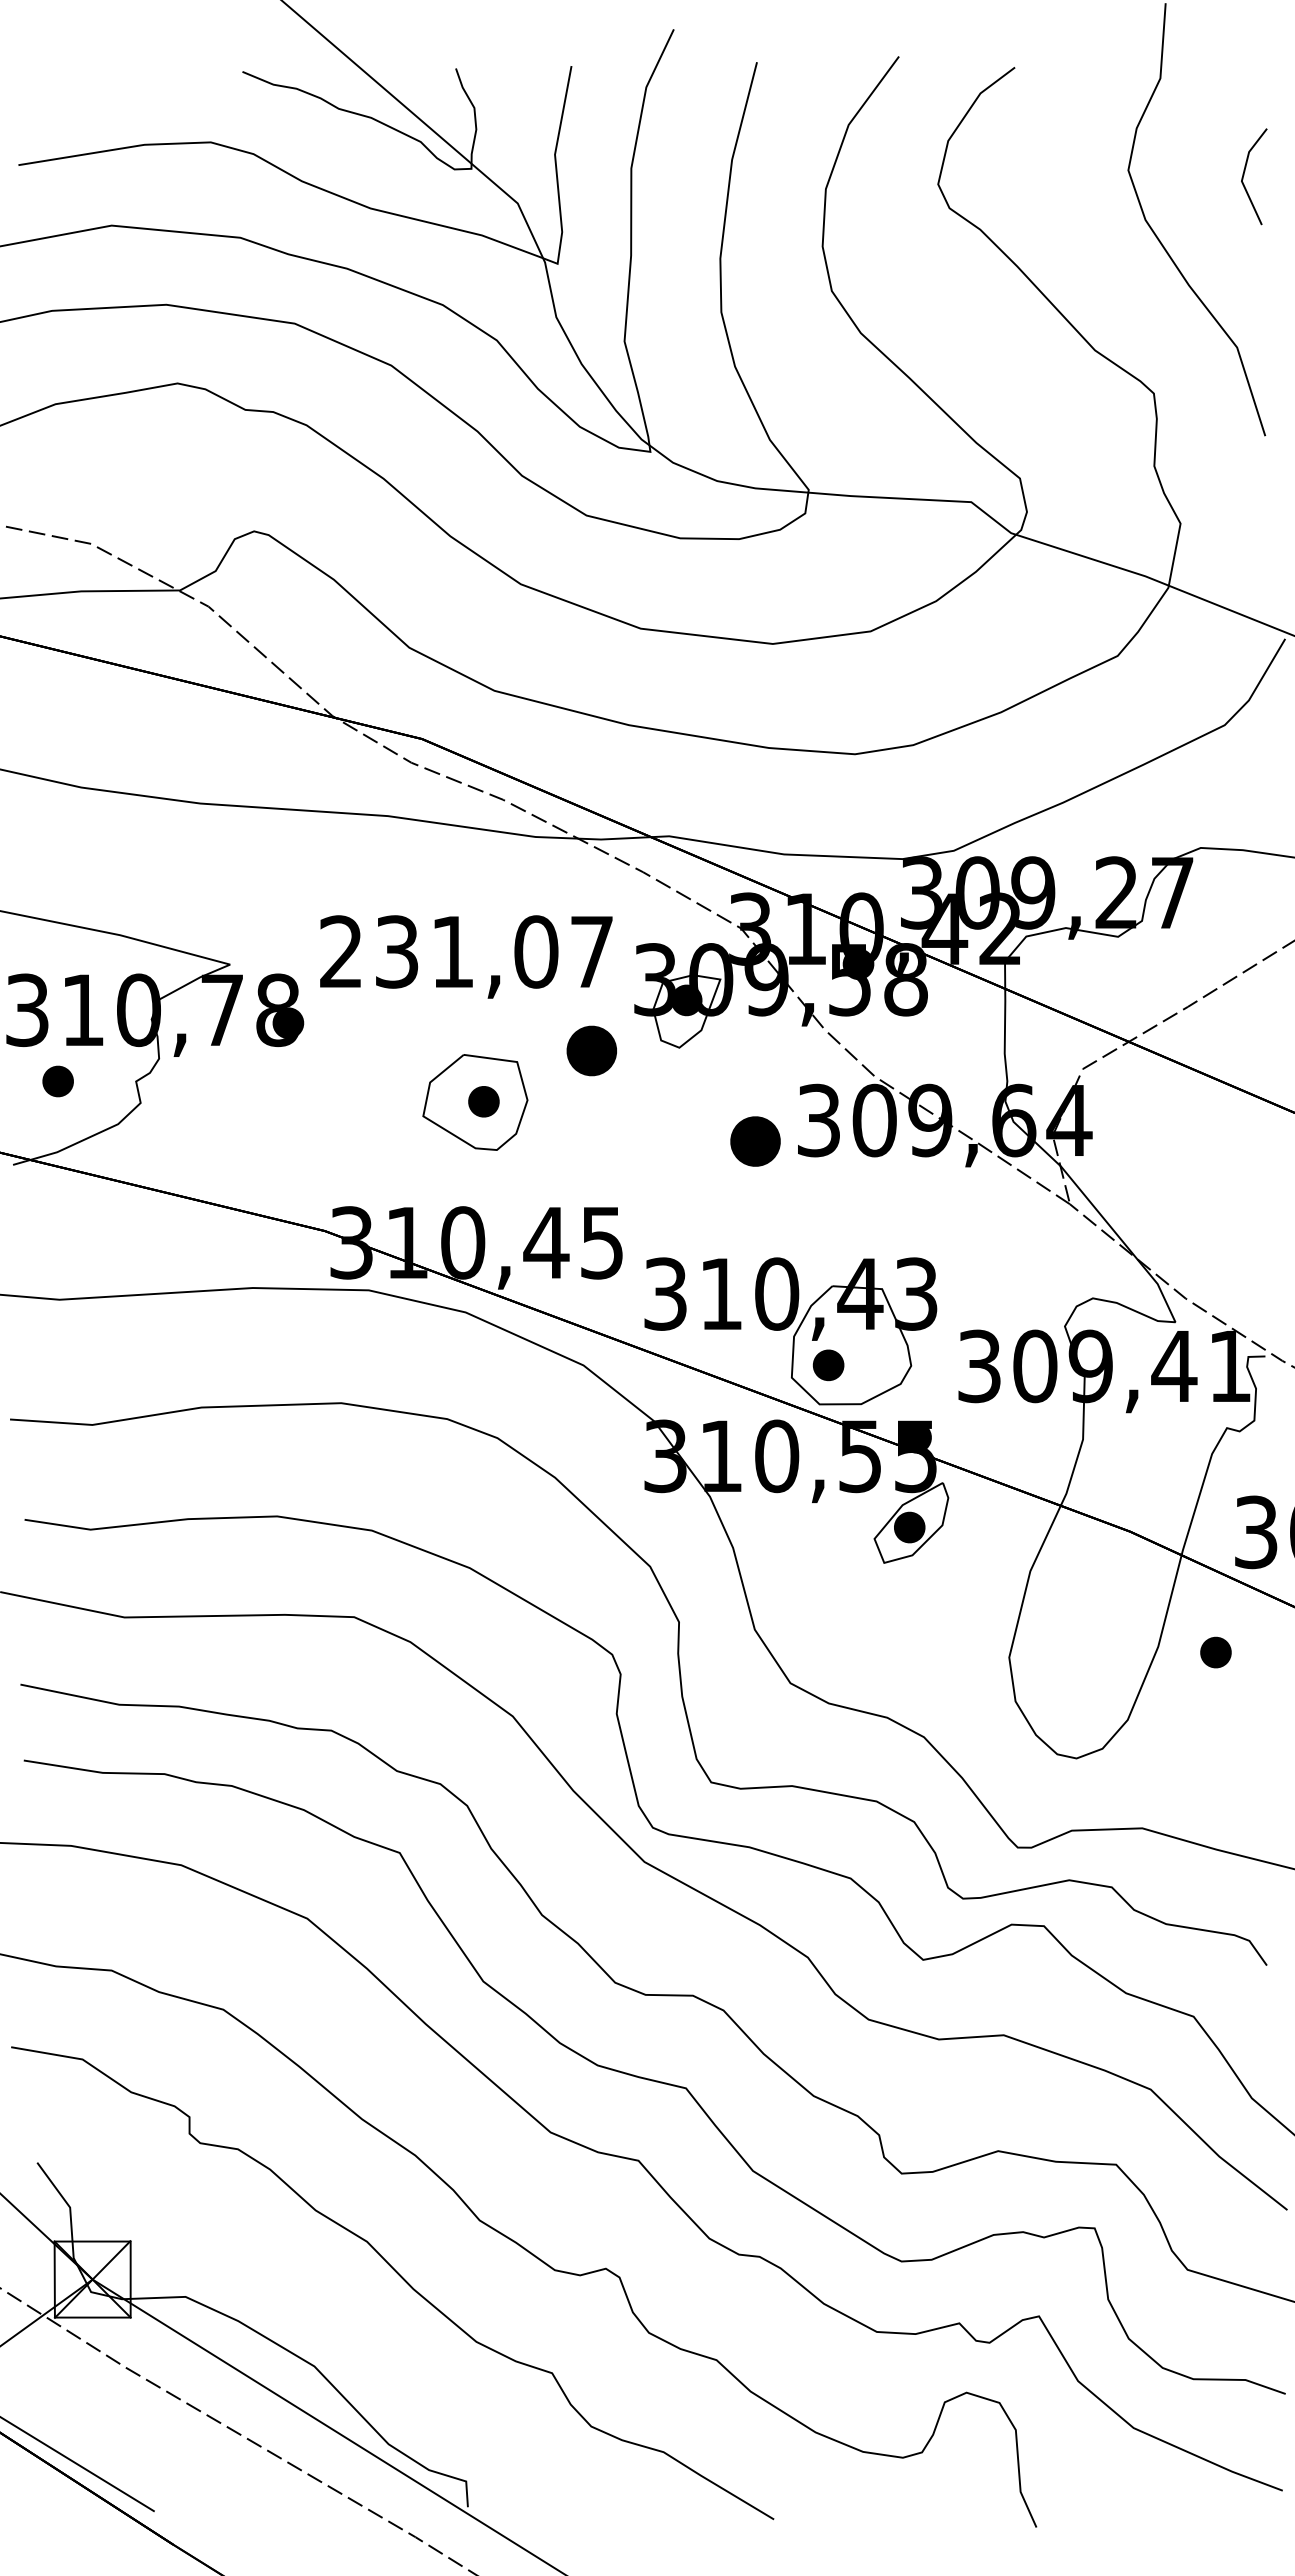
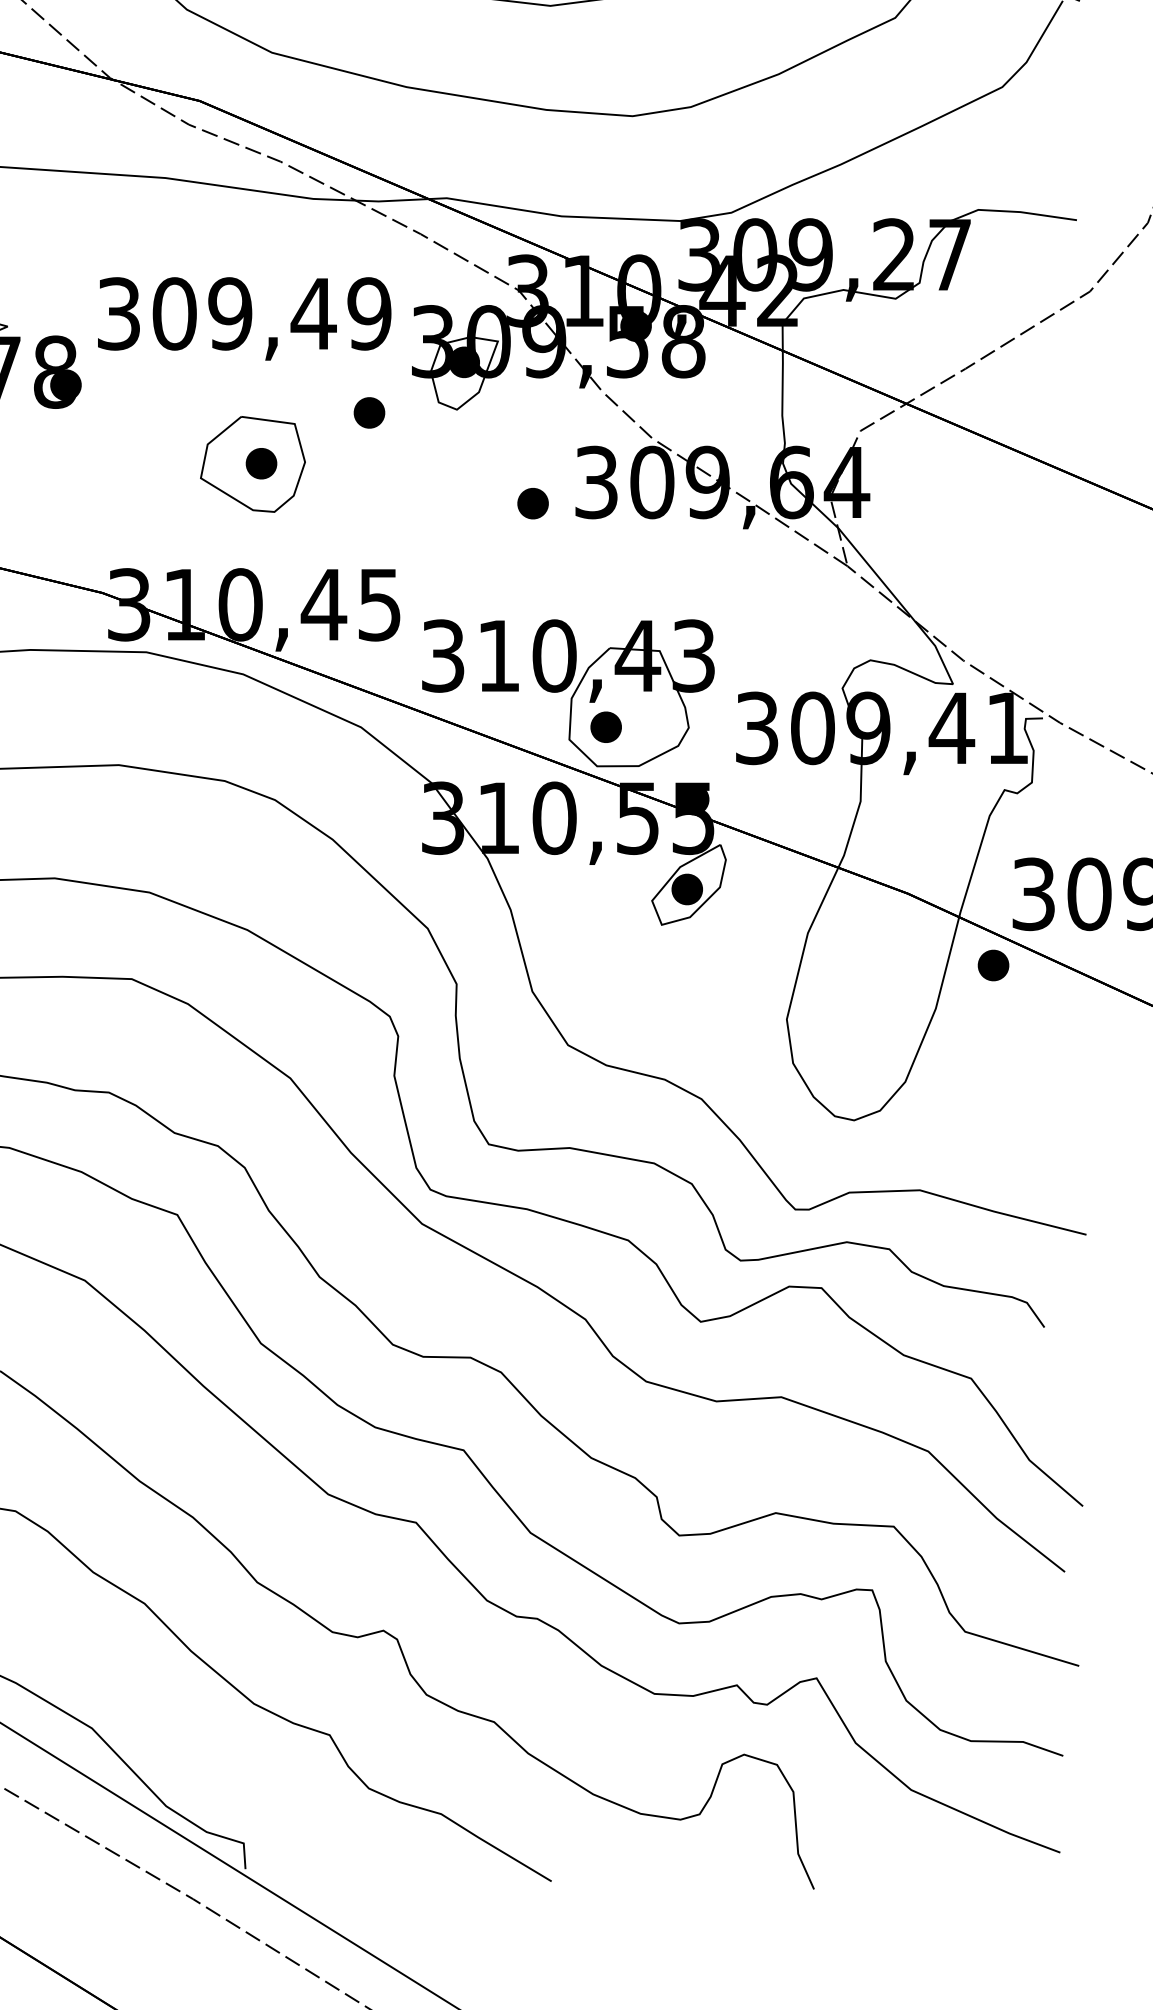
text: (466, 951) -> (244, 313), 231,07 -> 309,49
part: (591, 1050) -> (369, 412), size x0.62
part: (755, 1141) -> (533, 503), size x0.62
part: (1215, 1652) -> (993, 965), moved

